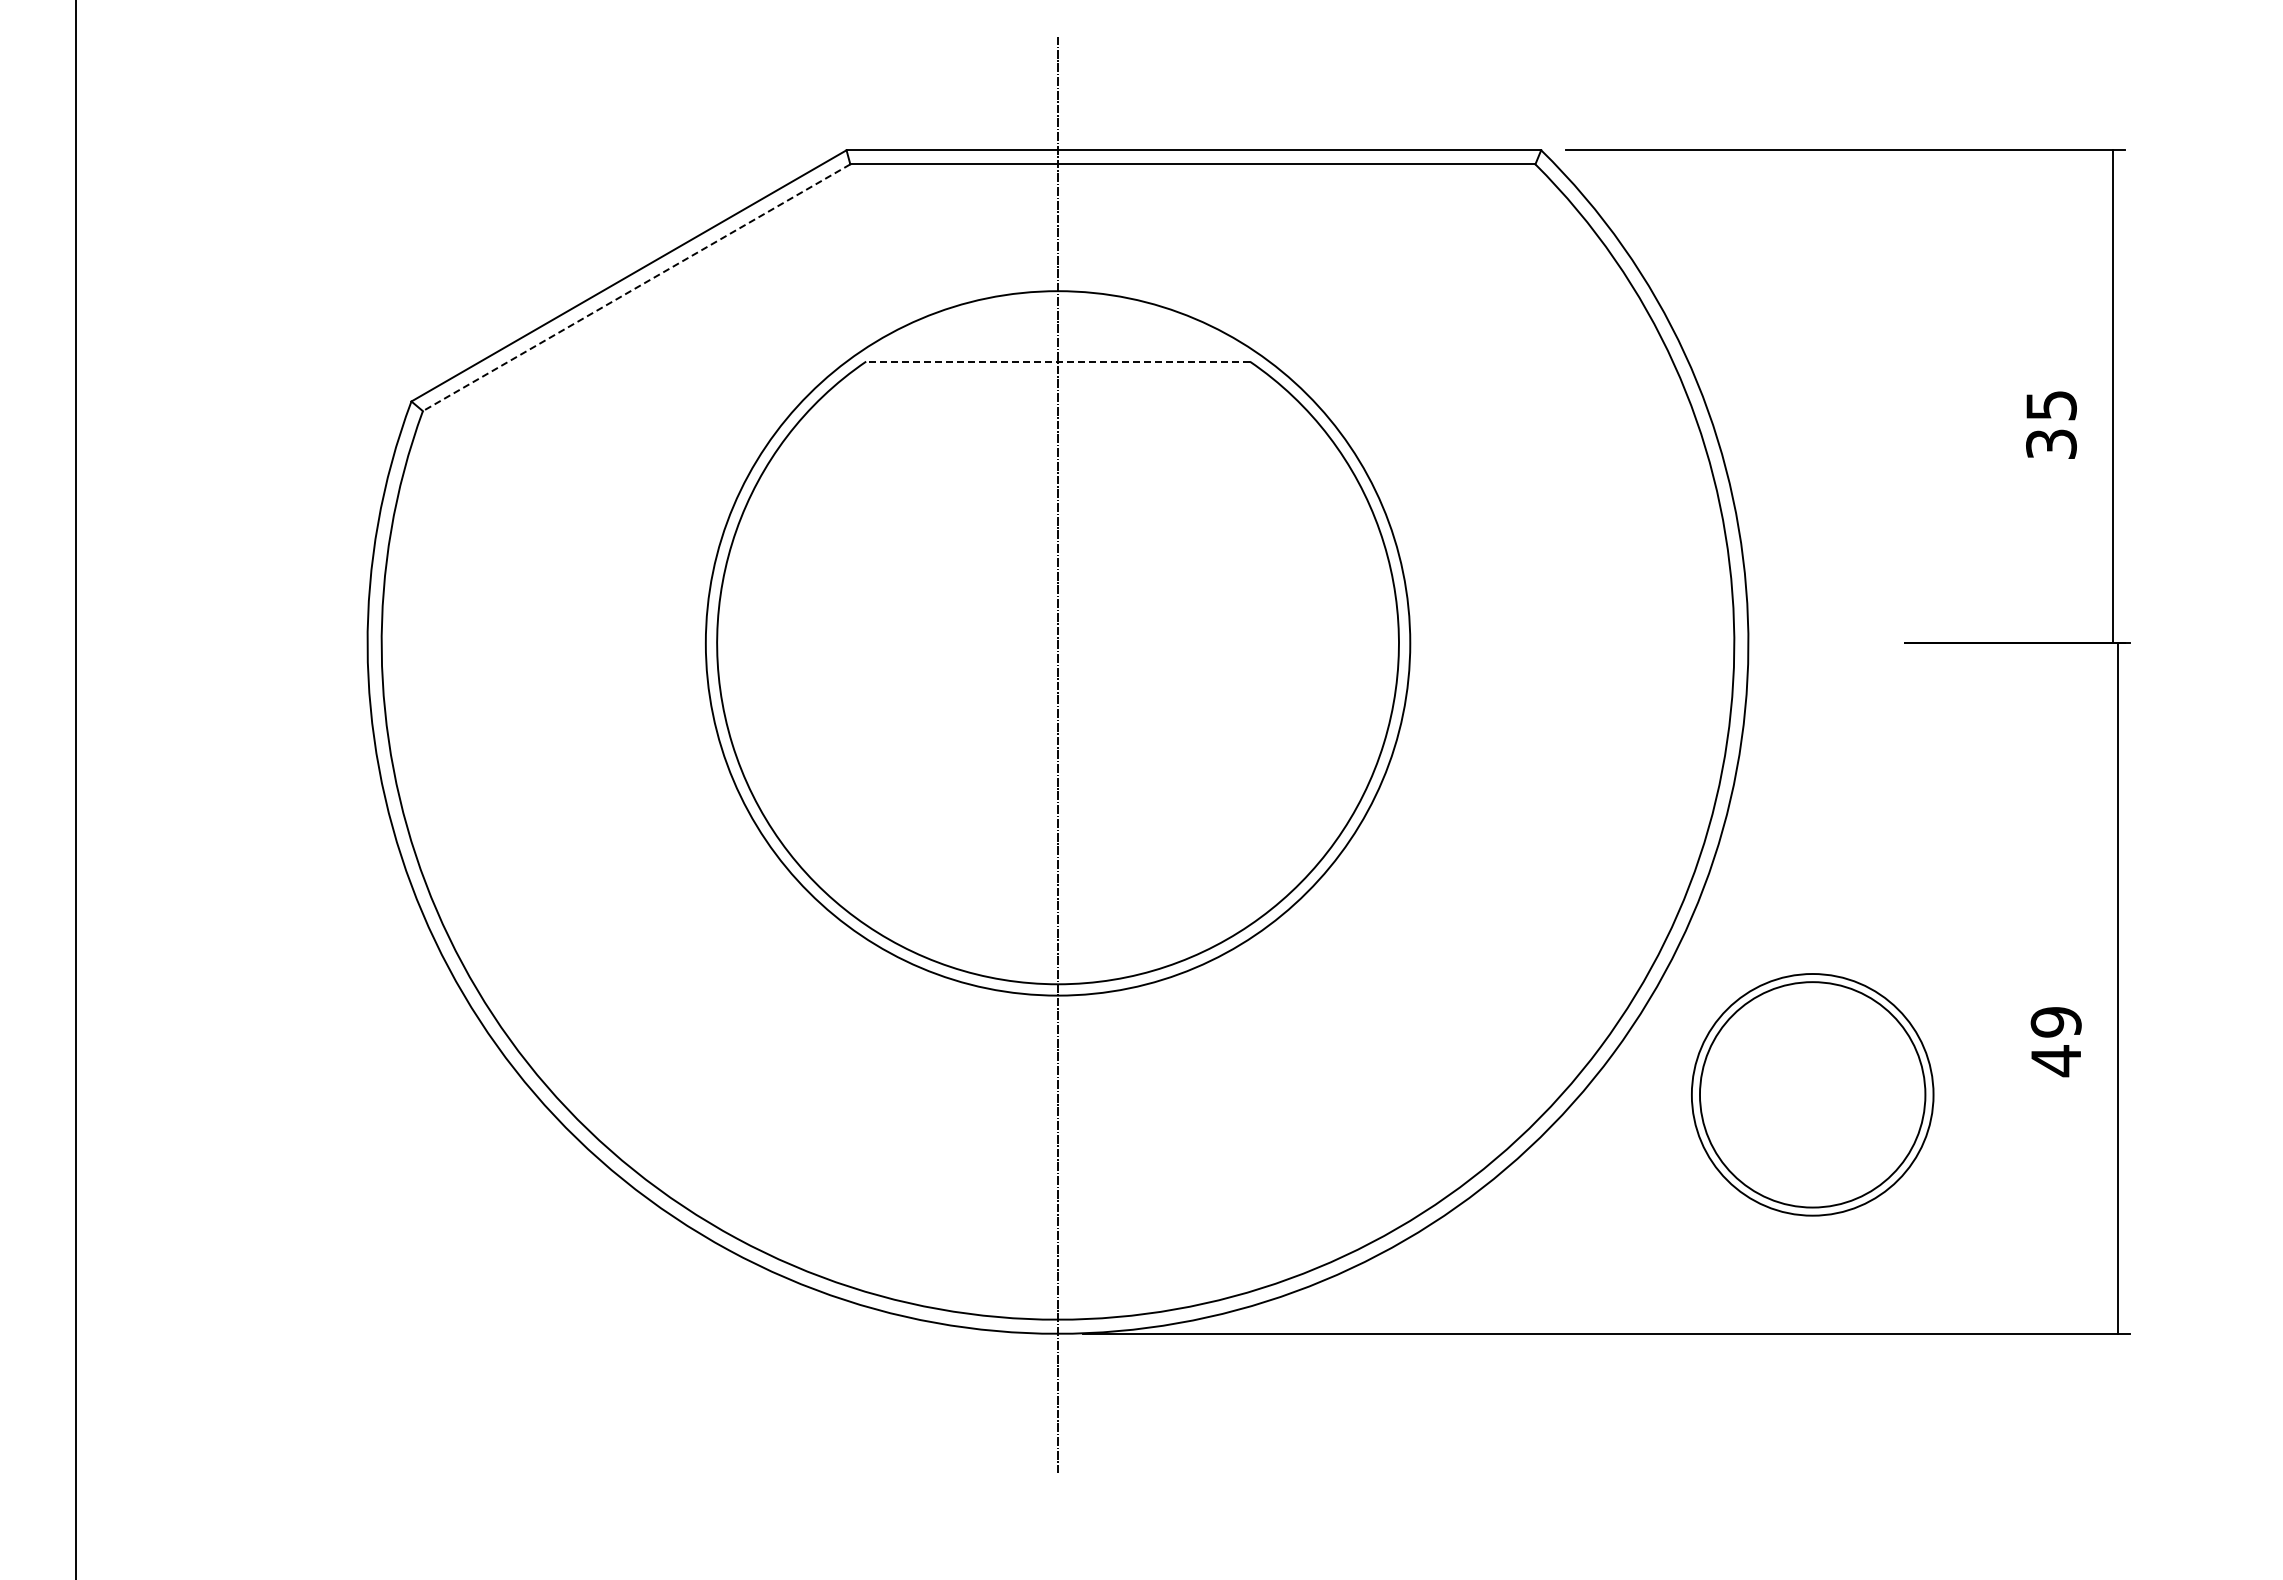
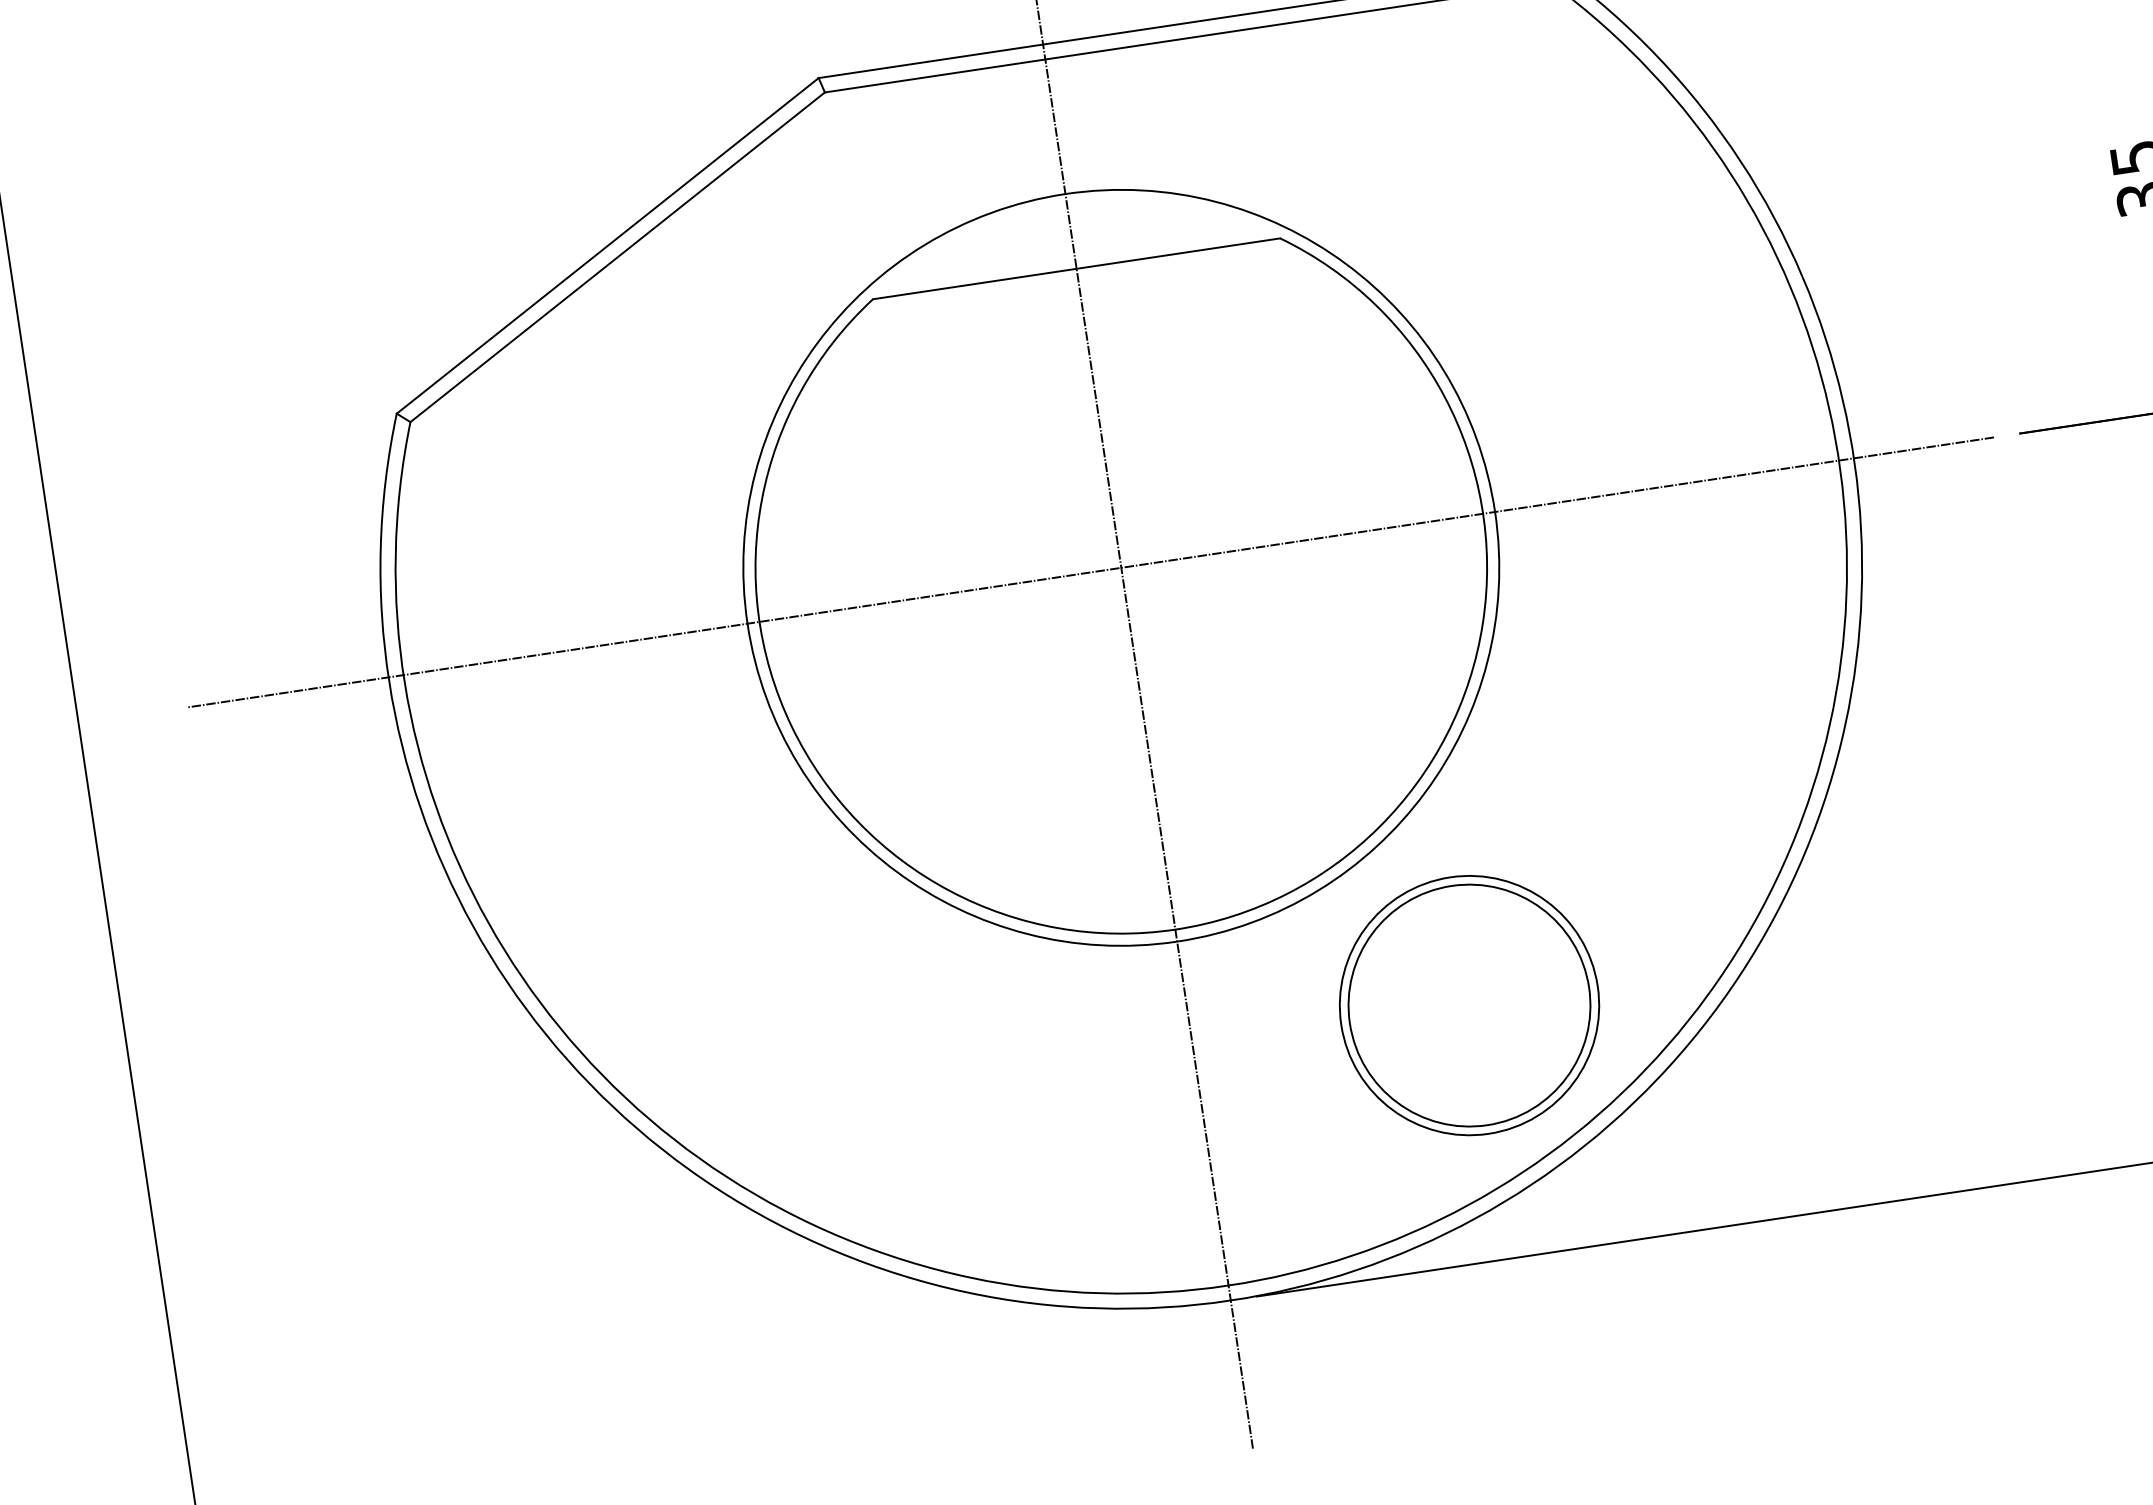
line: (636, 287) -> (617, 257), dashed -> solid
line: (1058, 361) -> (1077, 268), dashed -> solid
line: (1028, 643) -> (1089, 572), added
part: (1812, 1094) -> (1469, 1005), moved

